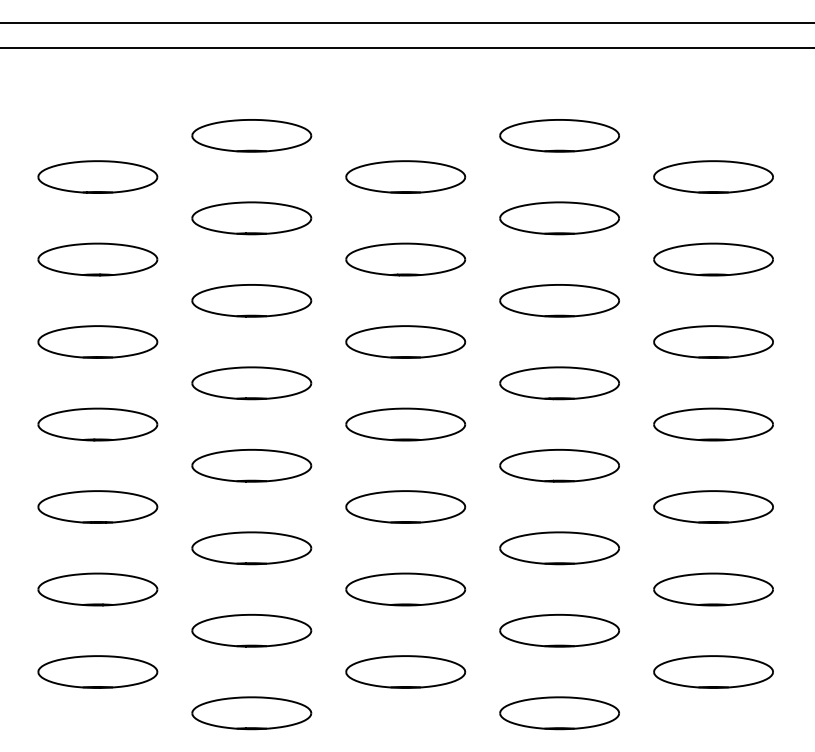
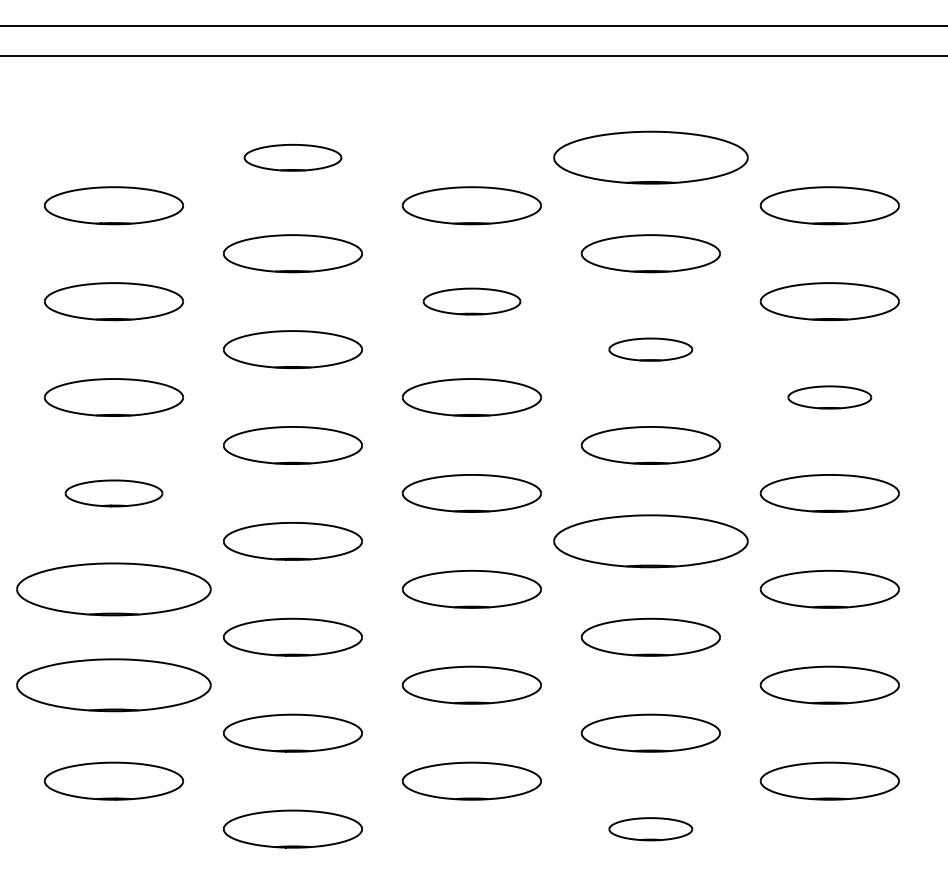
part: (251, 135) -> (292, 157), size x0.7
part: (559, 135) -> (650, 157), size x1.4
part: (405, 259) -> (471, 301), size x0.7
part: (559, 300) -> (650, 349), size x0.6
part: (713, 341) -> (829, 396), size x0.6
part: (97, 424) -> (113, 493), size x0.7
part: (559, 465) -> (650, 541), size x1.4
part: (97, 506) -> (113, 588), size x1.4
part: (97, 589) -> (113, 685), size x1.4
part: (559, 713) -> (650, 829), size x0.6

